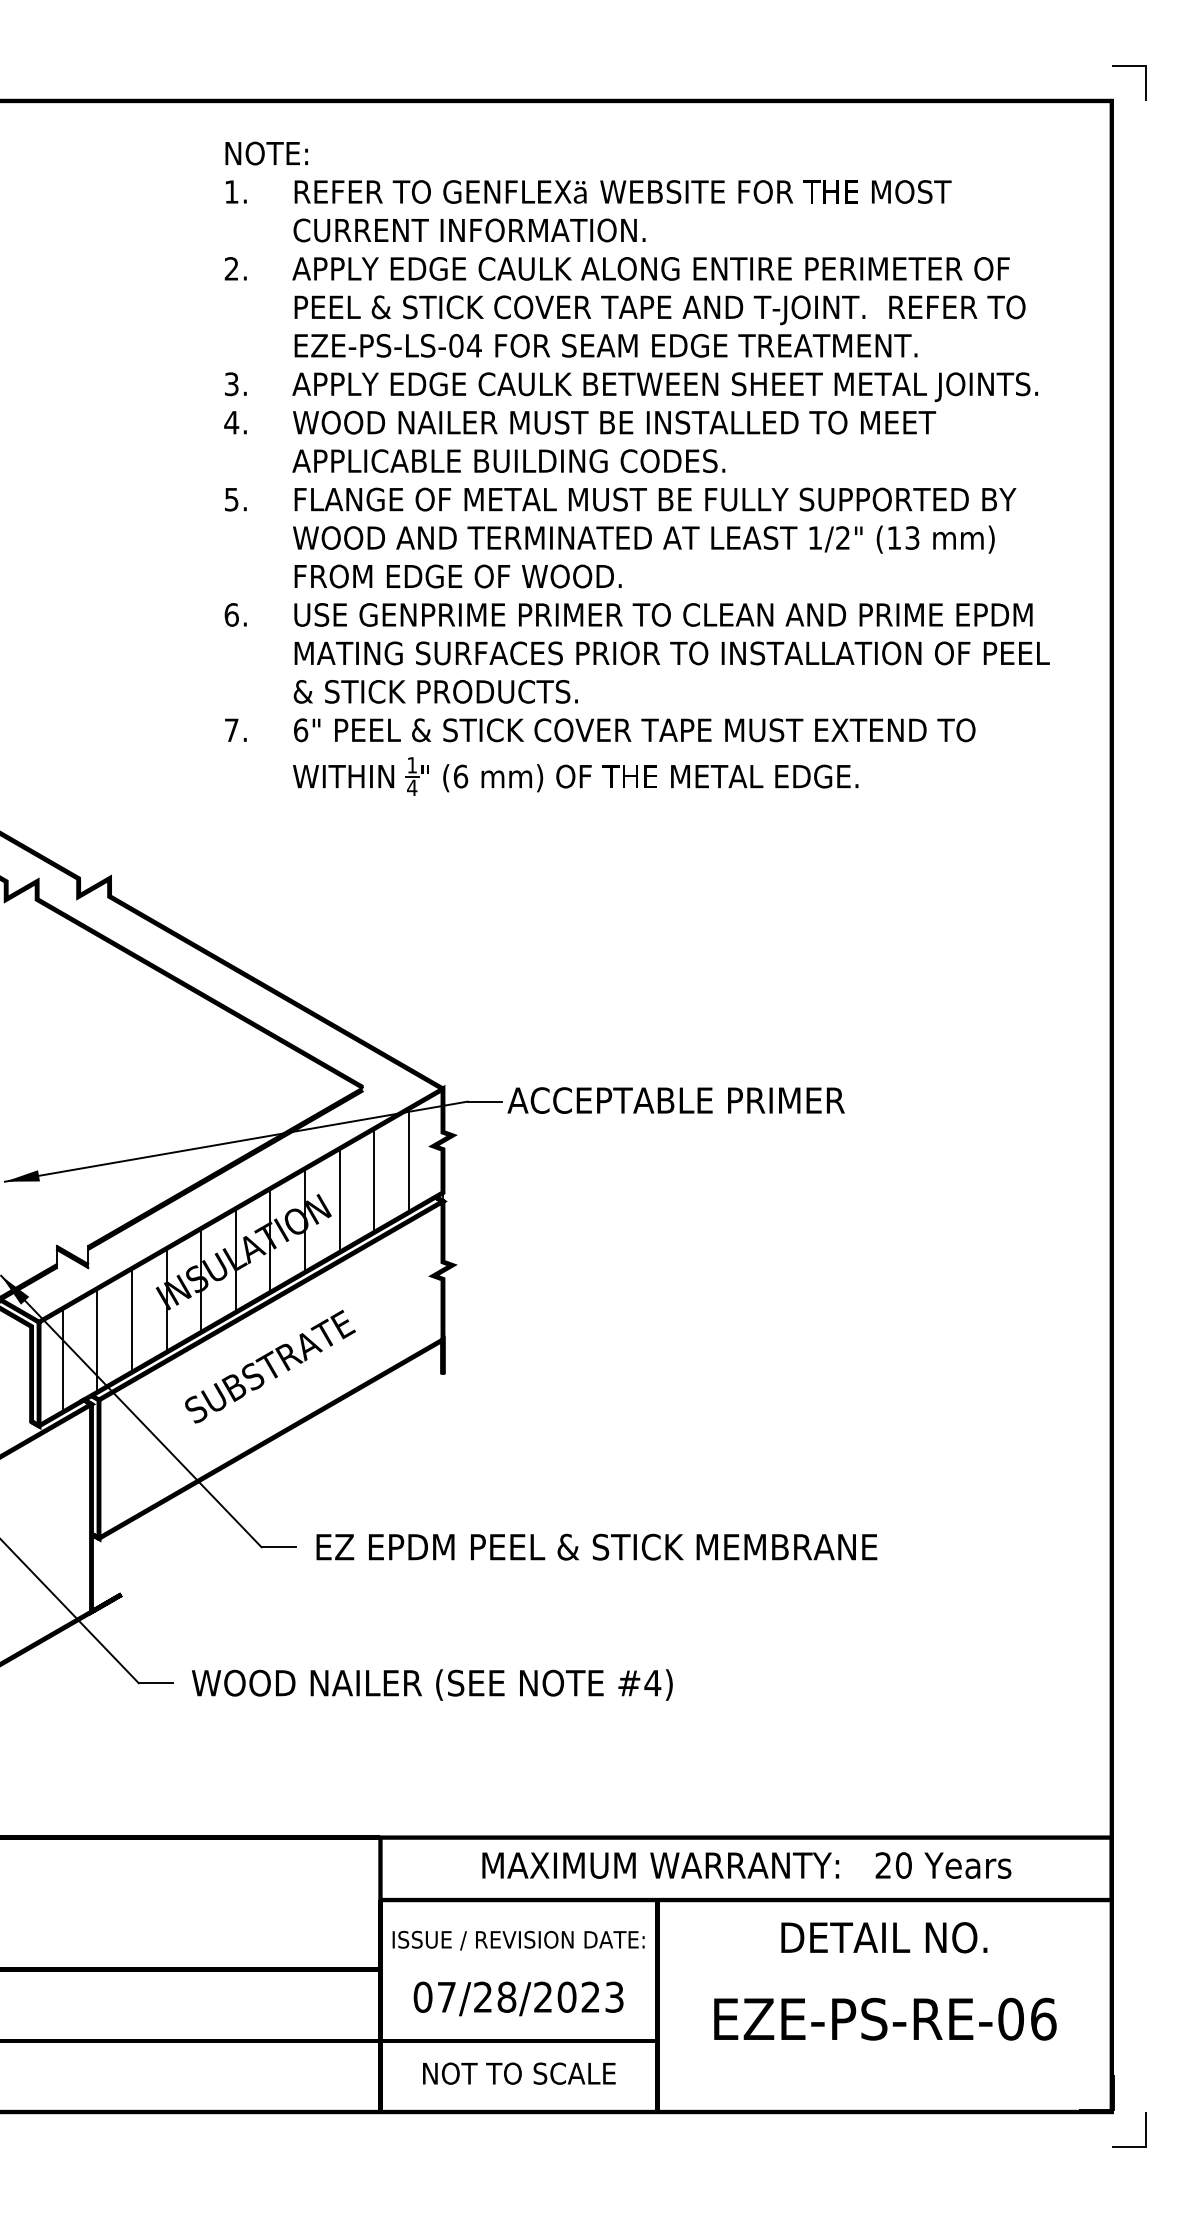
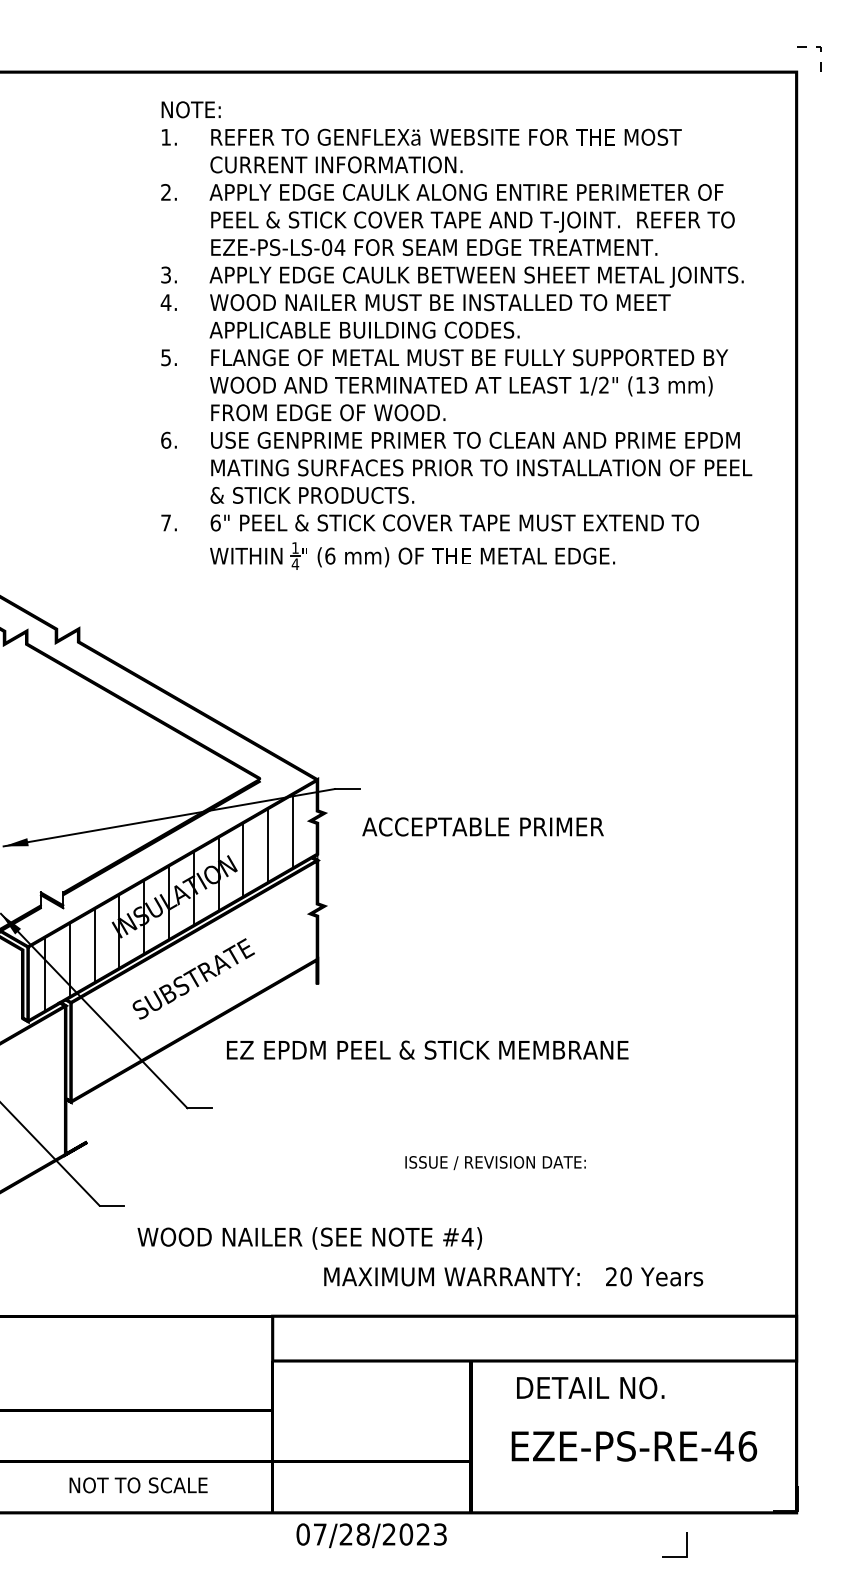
line: (1146, 66) -> (821, 47), solid -> dashed
text: (675, 1100) -> (482, 826), moved
text: (596, 1546) -> (427, 1049), moved
text: (432, 1684) -> (309, 1238), moved
text: (746, 1865) -> (513, 1276), moved
text: (884, 1937) -> (590, 1387), moved
text: (518, 1940) -> (495, 1162), moved
text: (518, 1998) -> (371, 1535), moved
text: (1010, 2018) -> (724, 1445), EZE-PS-RE-06 -> EZE-PS-RE-46
text: (519, 2073) -> (138, 1485), moved
line: (1145, 2129) -> (686, 1544), moved

